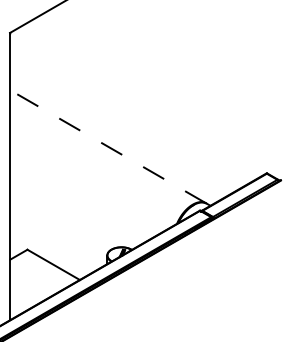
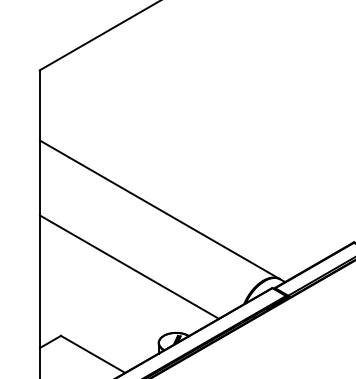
line: (107, 146) -> (158, 209), dashed -> solid
line: (83, 193) -> (129, 267), added

